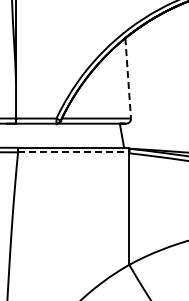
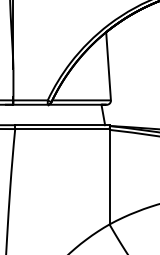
line: (128, 78) -> (108, 66), dashed -> solid
line: (73, 152) -> (62, 129), dashed -> solid

